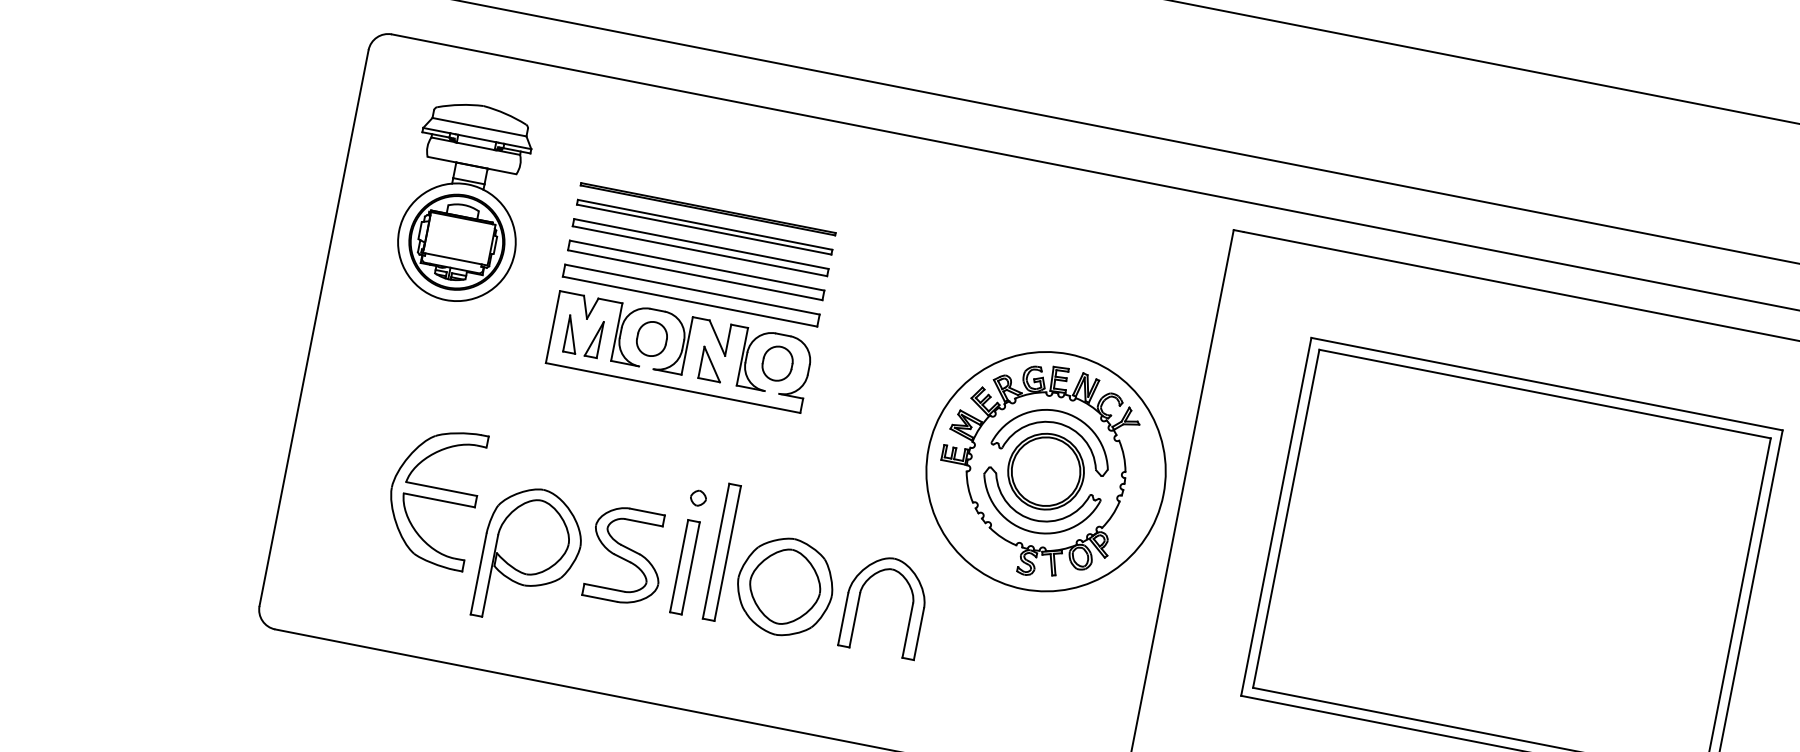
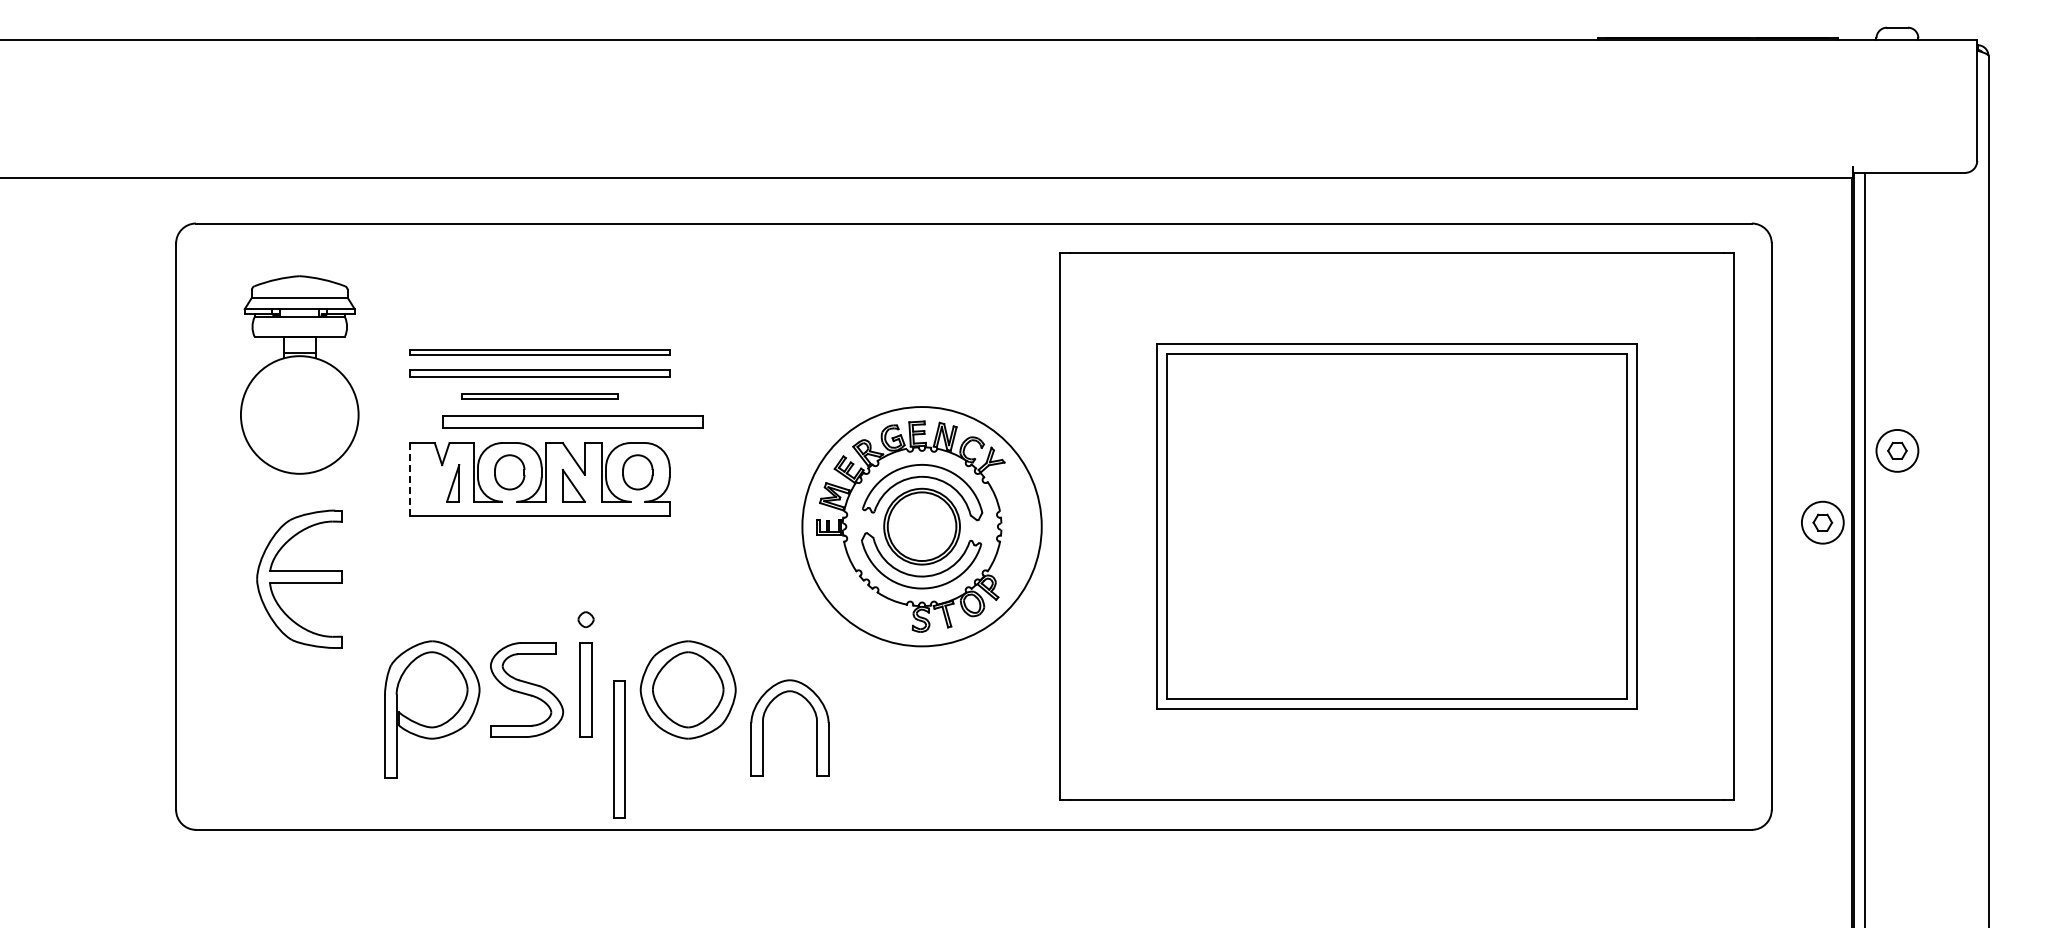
line: (707, 208) -> (539, 333), removed
part: (456, 241) -> (299, 414), removed
part: (695, 270) -> (539, 396), size x0.6
part: (690, 294) -> (572, 421), moved
line: (553, 326) -> (410, 479), solid -> dashed
part: (572, 334) -> (431, 483), removed
part: (433, 495) -> (299, 578), moved
part: (721, 552) -> (619, 749), moved
part: (859, 599) -> (763, 727), moved

